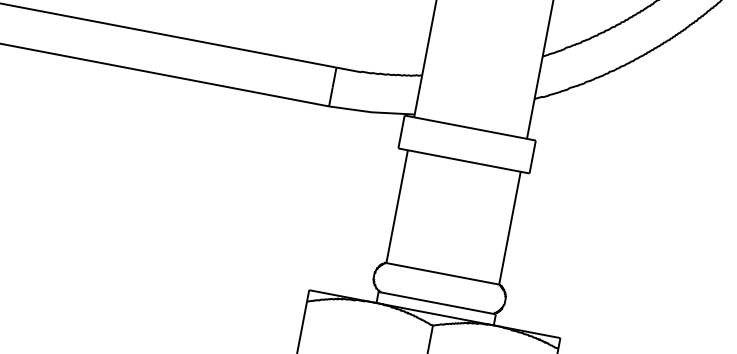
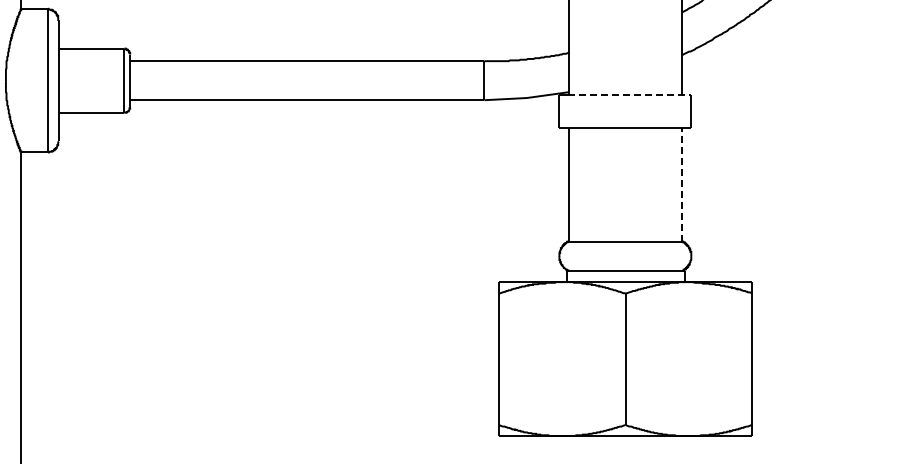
line: (475, 129) -> (630, 95), solid -> dashed
line: (510, 227) -> (682, 184), solid -> dashed

